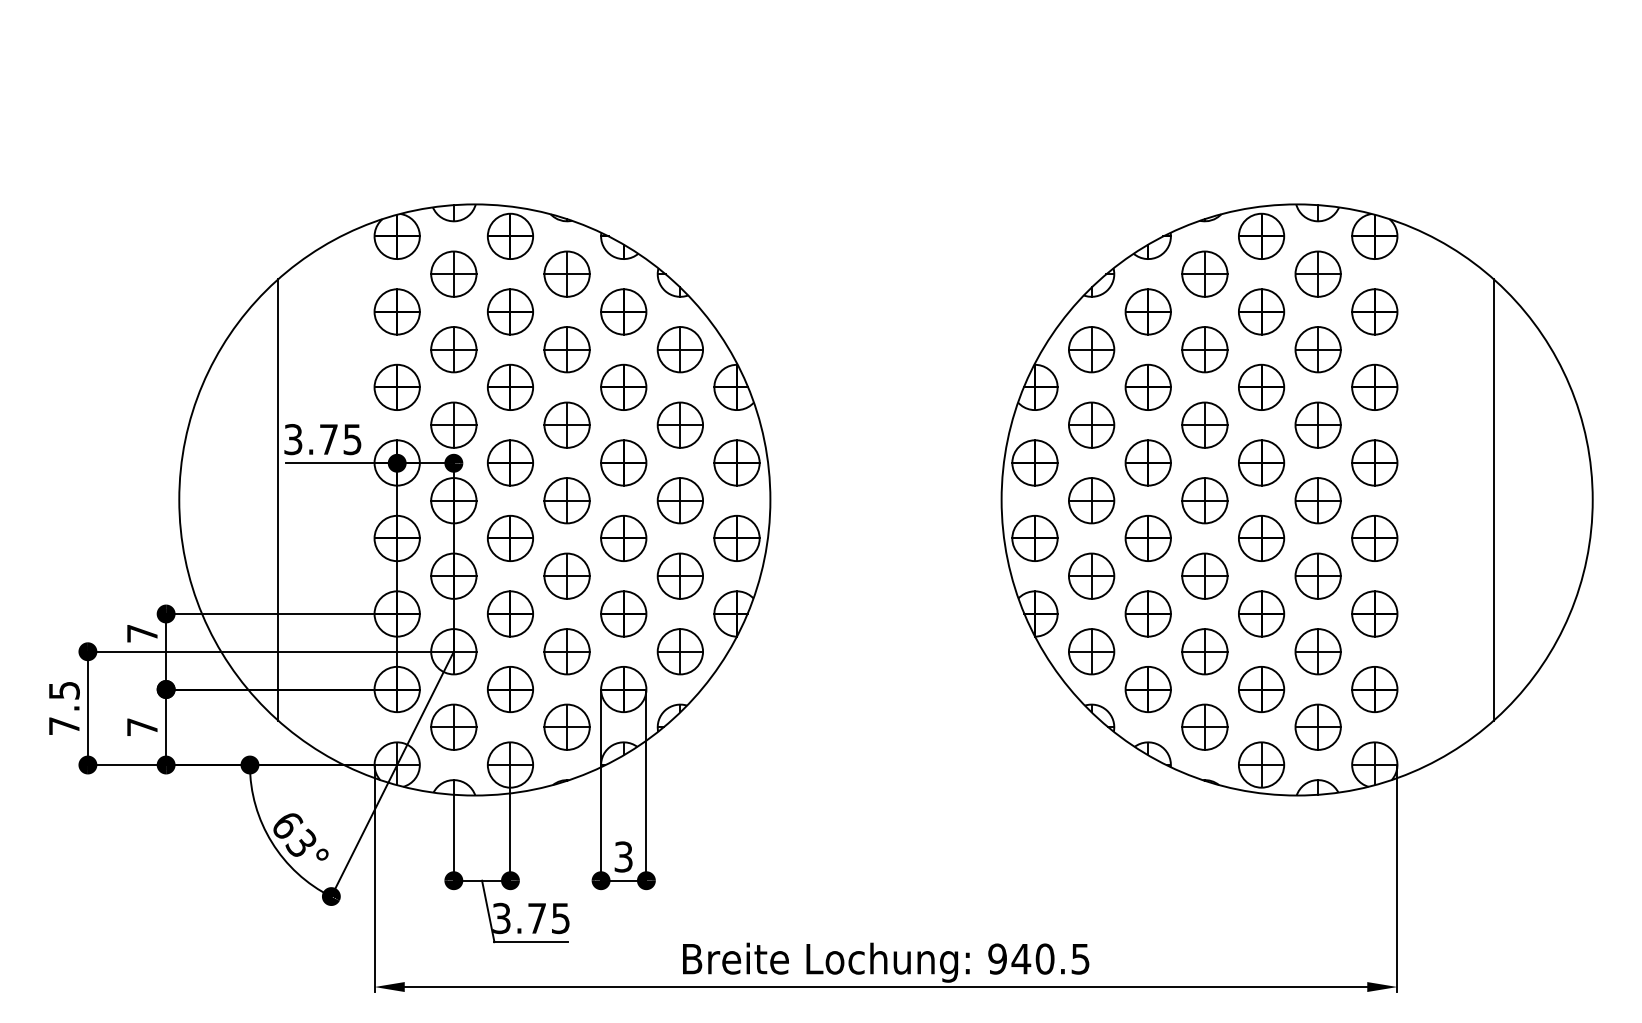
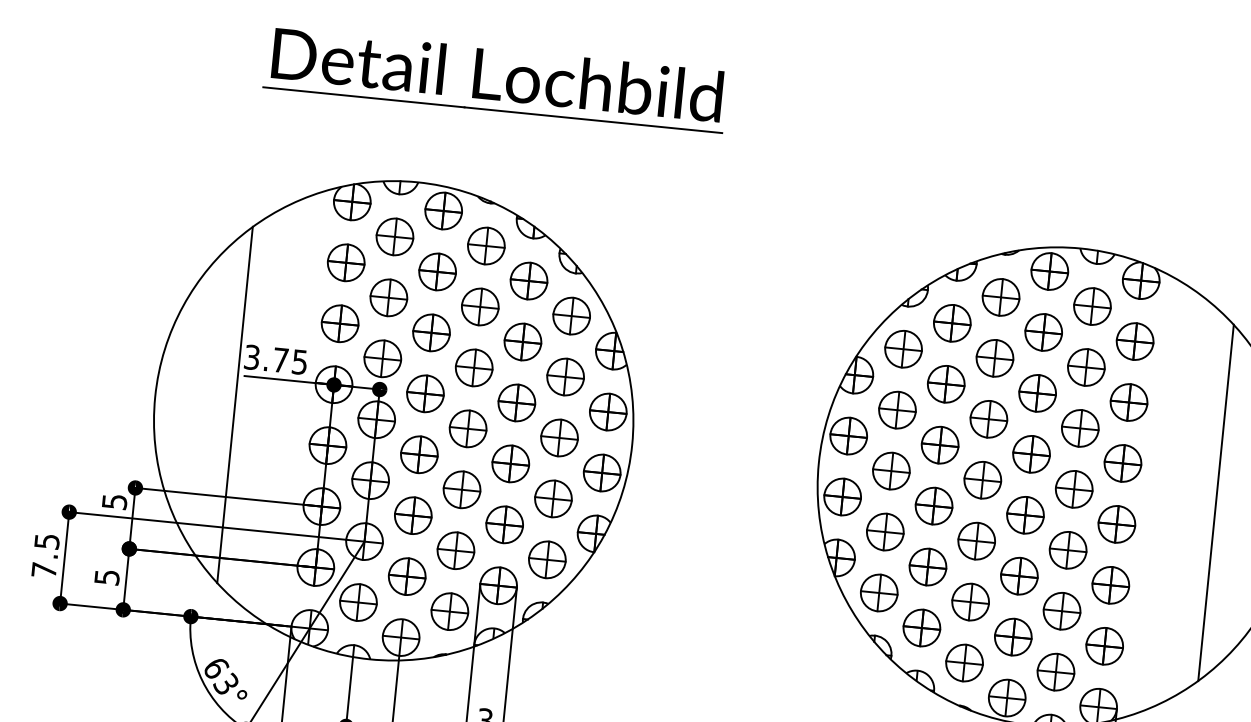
part: (571, 68) -> (506, 80), added
text: (142, 633) -> (114, 501), 7 -> 5
text: (142, 727) -> (107, 577), 7 -> 5

